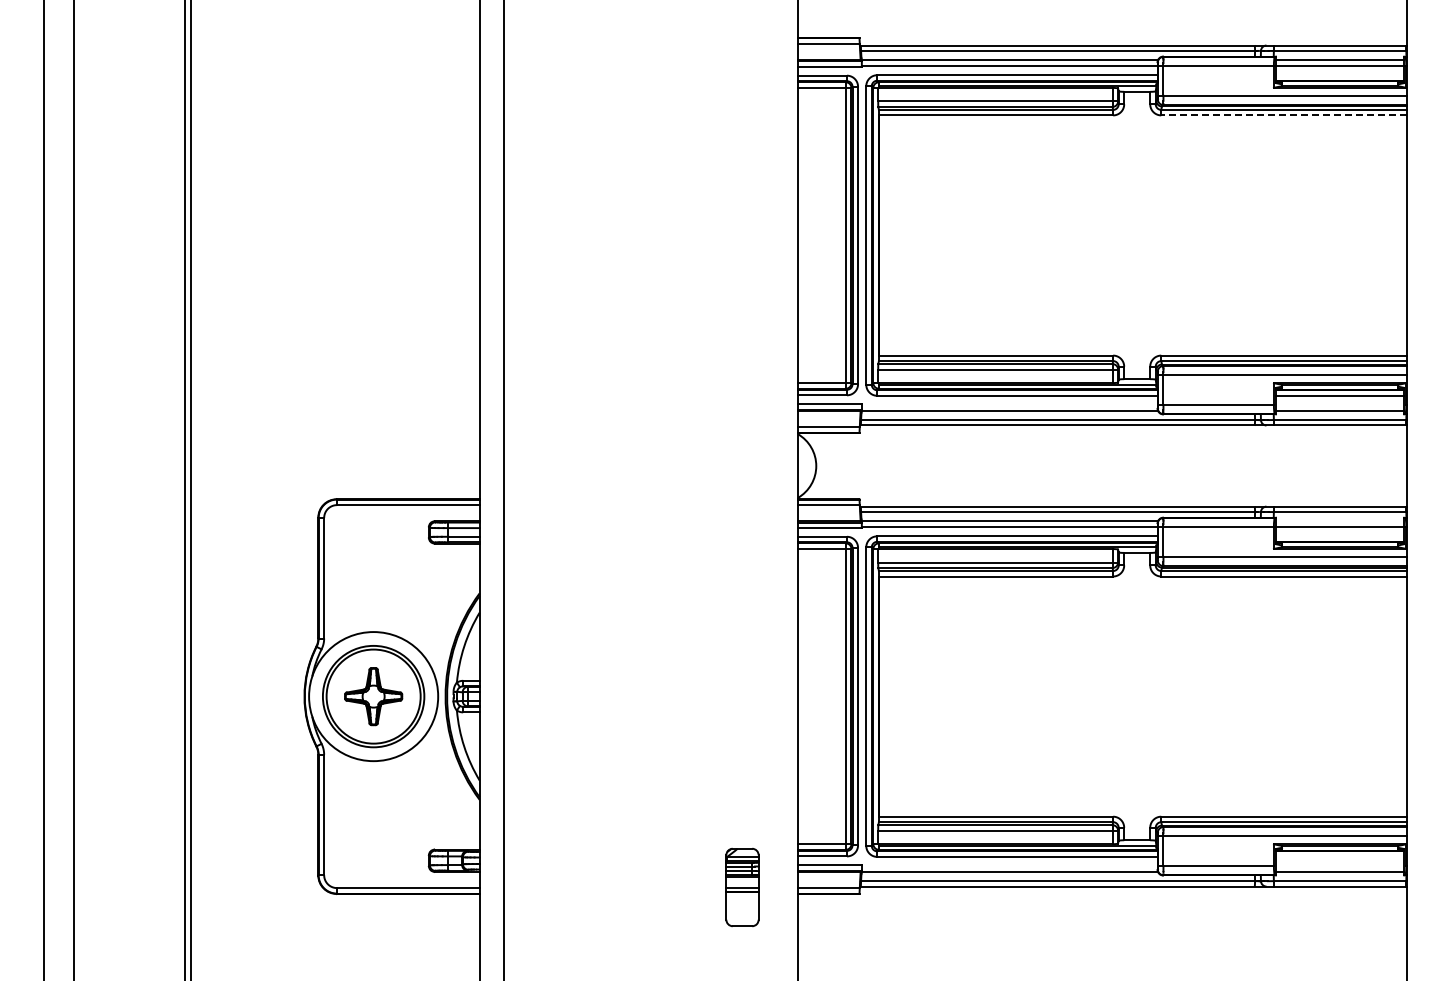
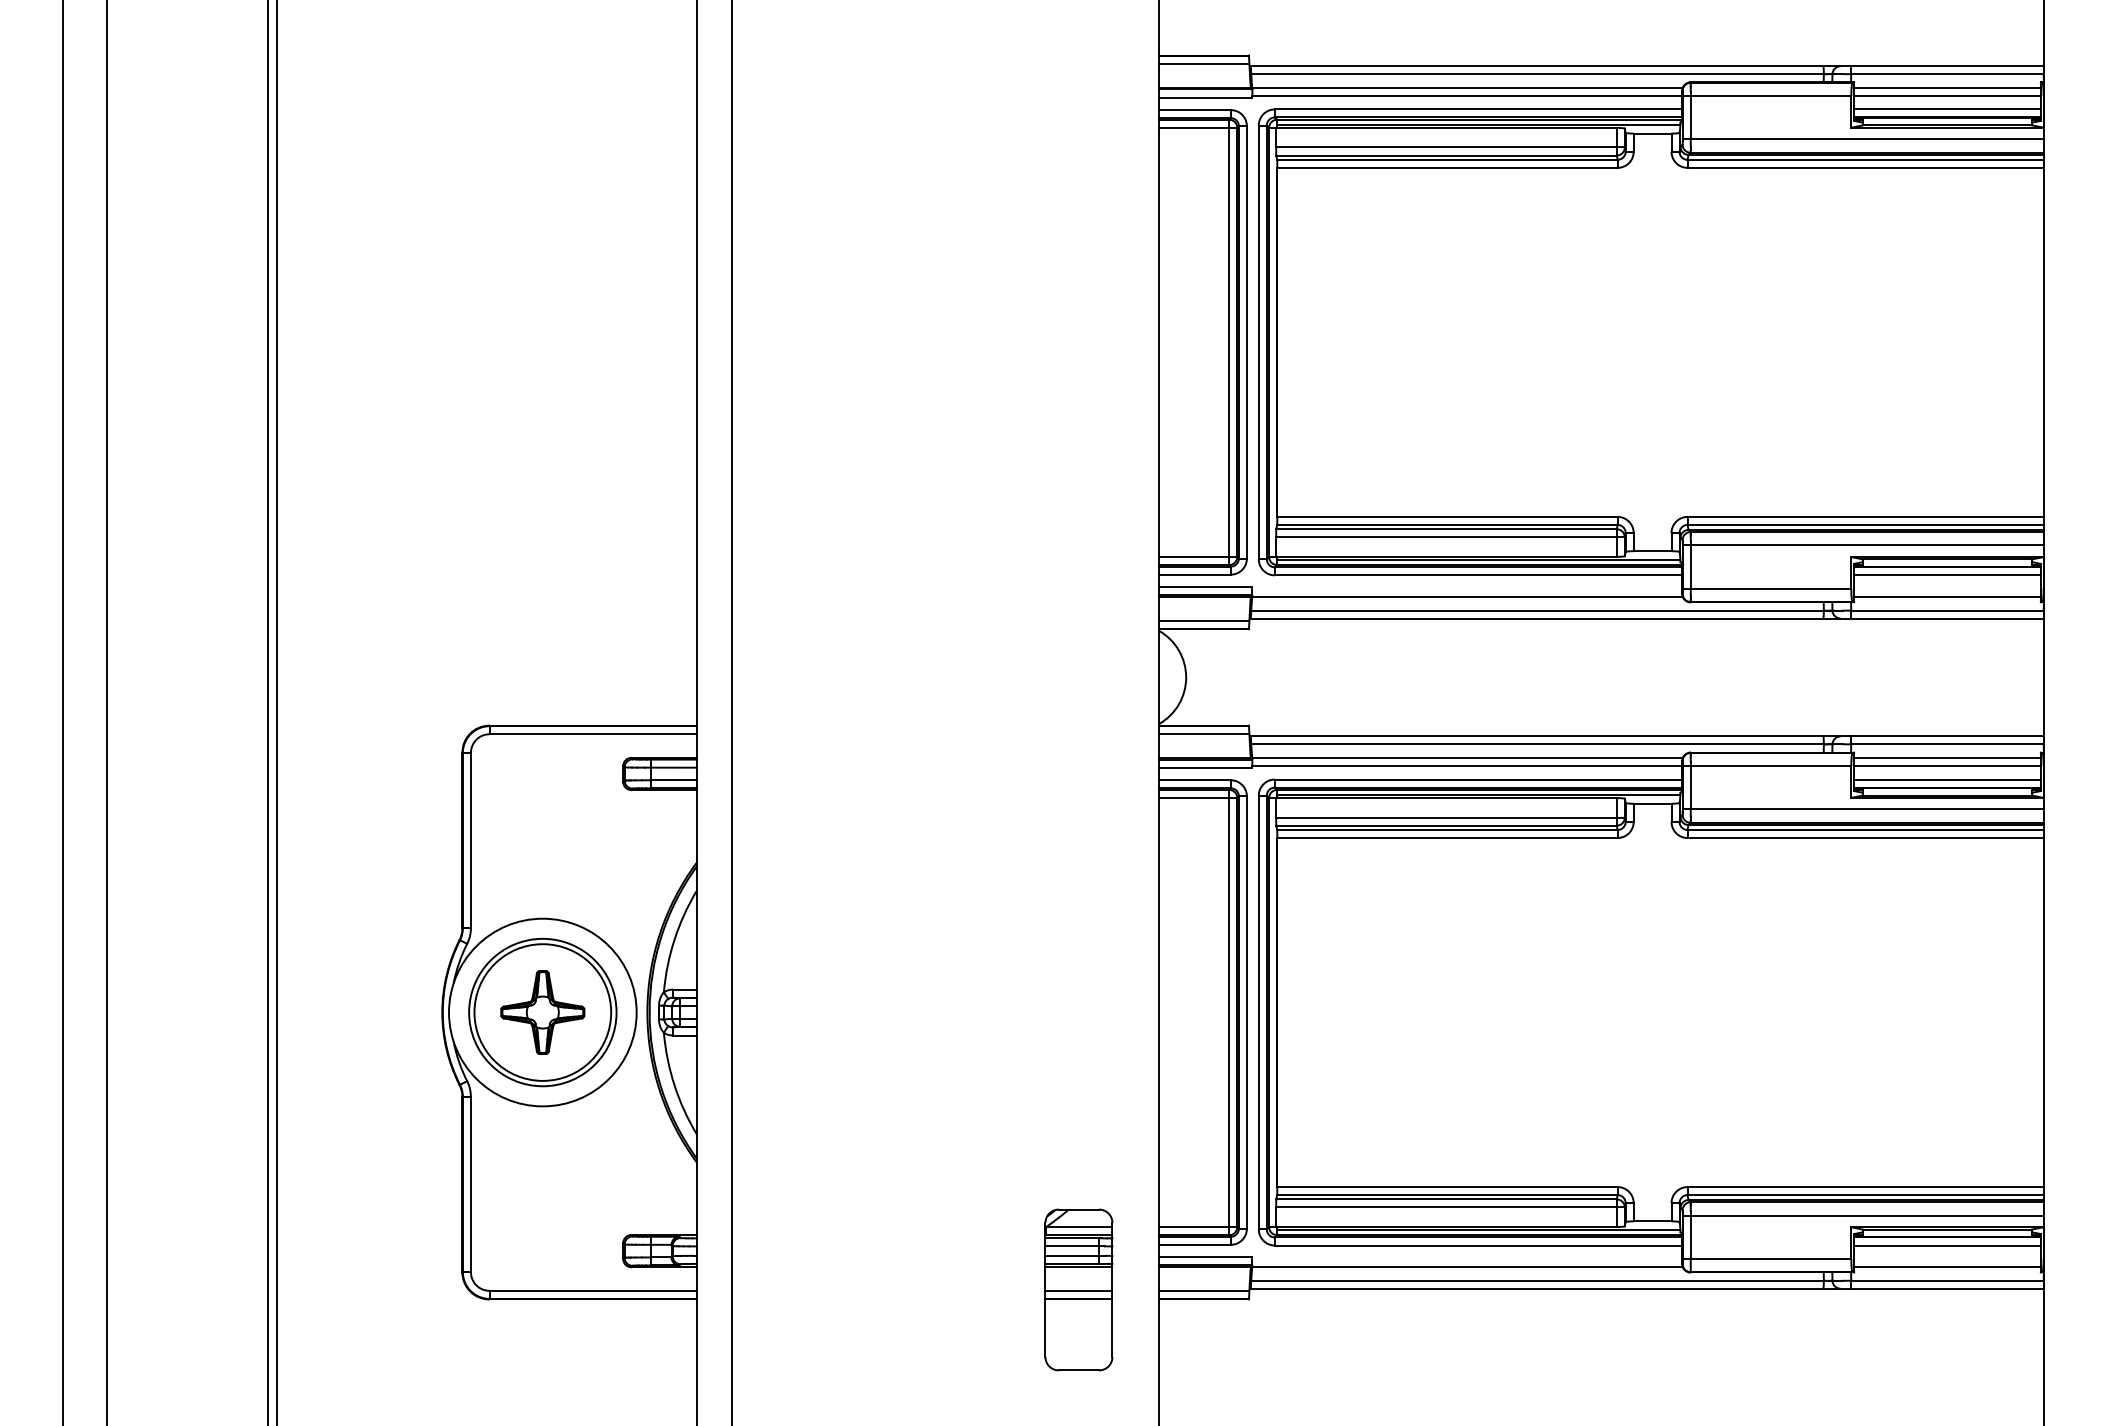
line: (1339, 75) -> (1946, 109), added
line: (1283, 115) -> (1865, 167), dashed -> solid
line: (1339, 521) -> (1946, 758), added
line: (1339, 536) -> (1946, 779), added
line: (1339, 856) -> (1946, 1244), added
part: (742, 887) -> (1078, 1289), size x1.43

